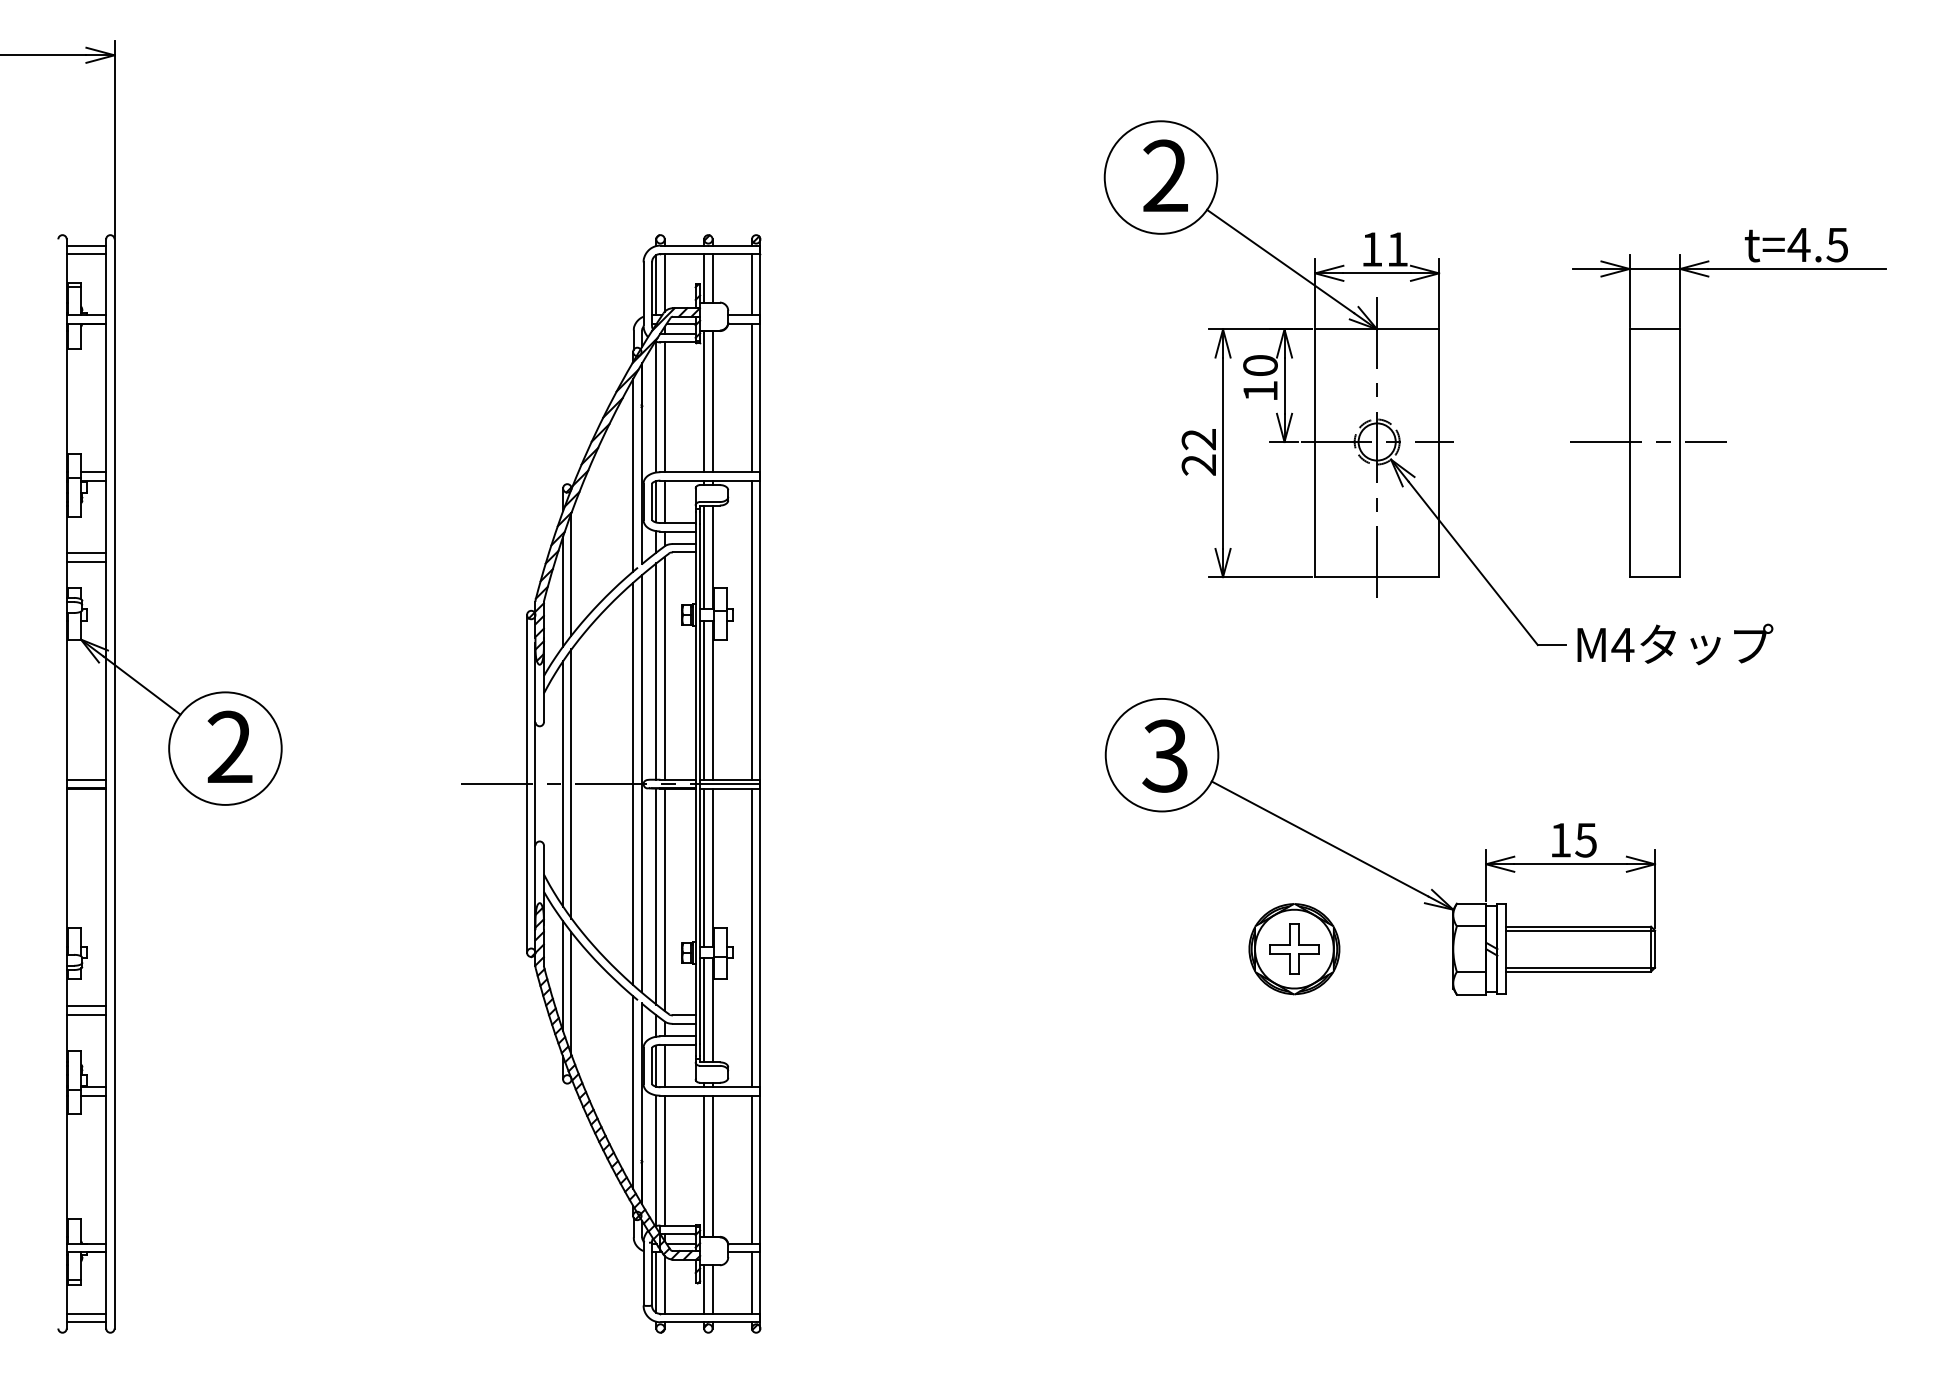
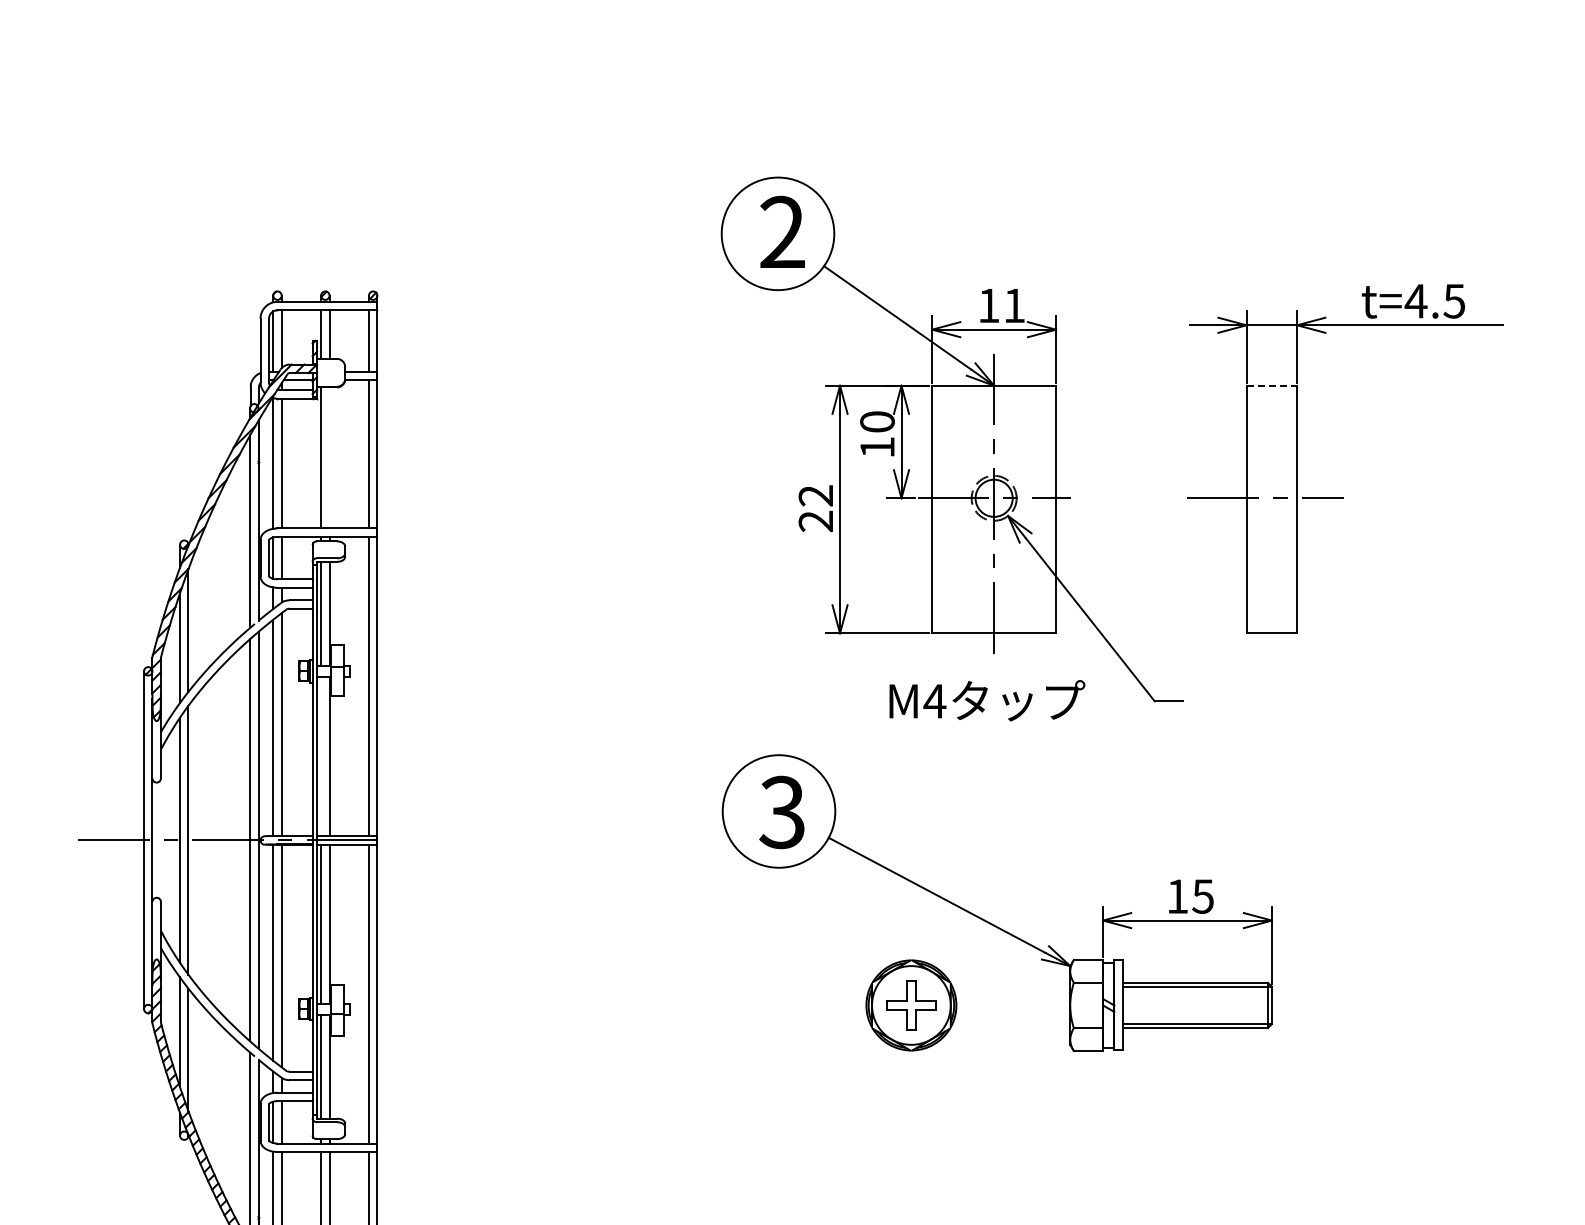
line: (1655, 329) -> (1272, 385), solid -> dashed
line: (712, 401) -> (329, 457), removed
text: (1675, 644) -> (987, 700), moved
line: (704, 700) -> (321, 756), removed

